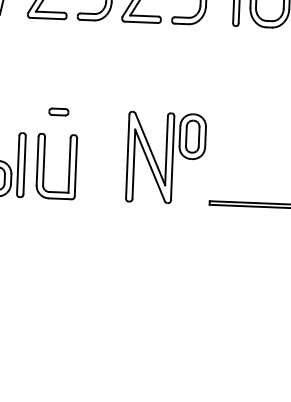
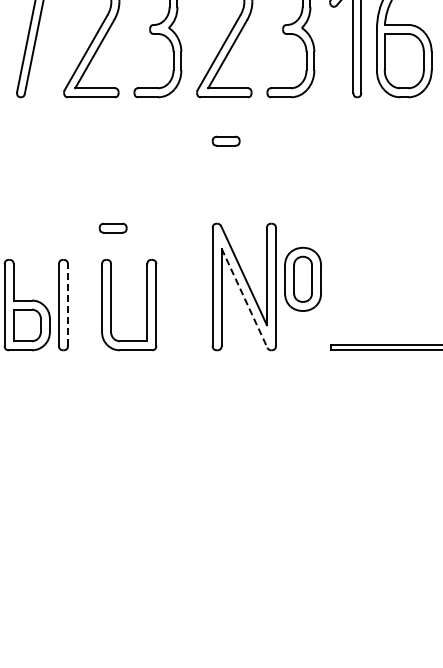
part: (141, 53) -> (225, 140), added
part: (192, 136) -> (302, 278), moved
line: (24, 165) -> (68, 305), solid -> dashed
line: (150, 165) -> (244, 298), solid -> dashed
part: (68, 167) -> (146, 305), moved

